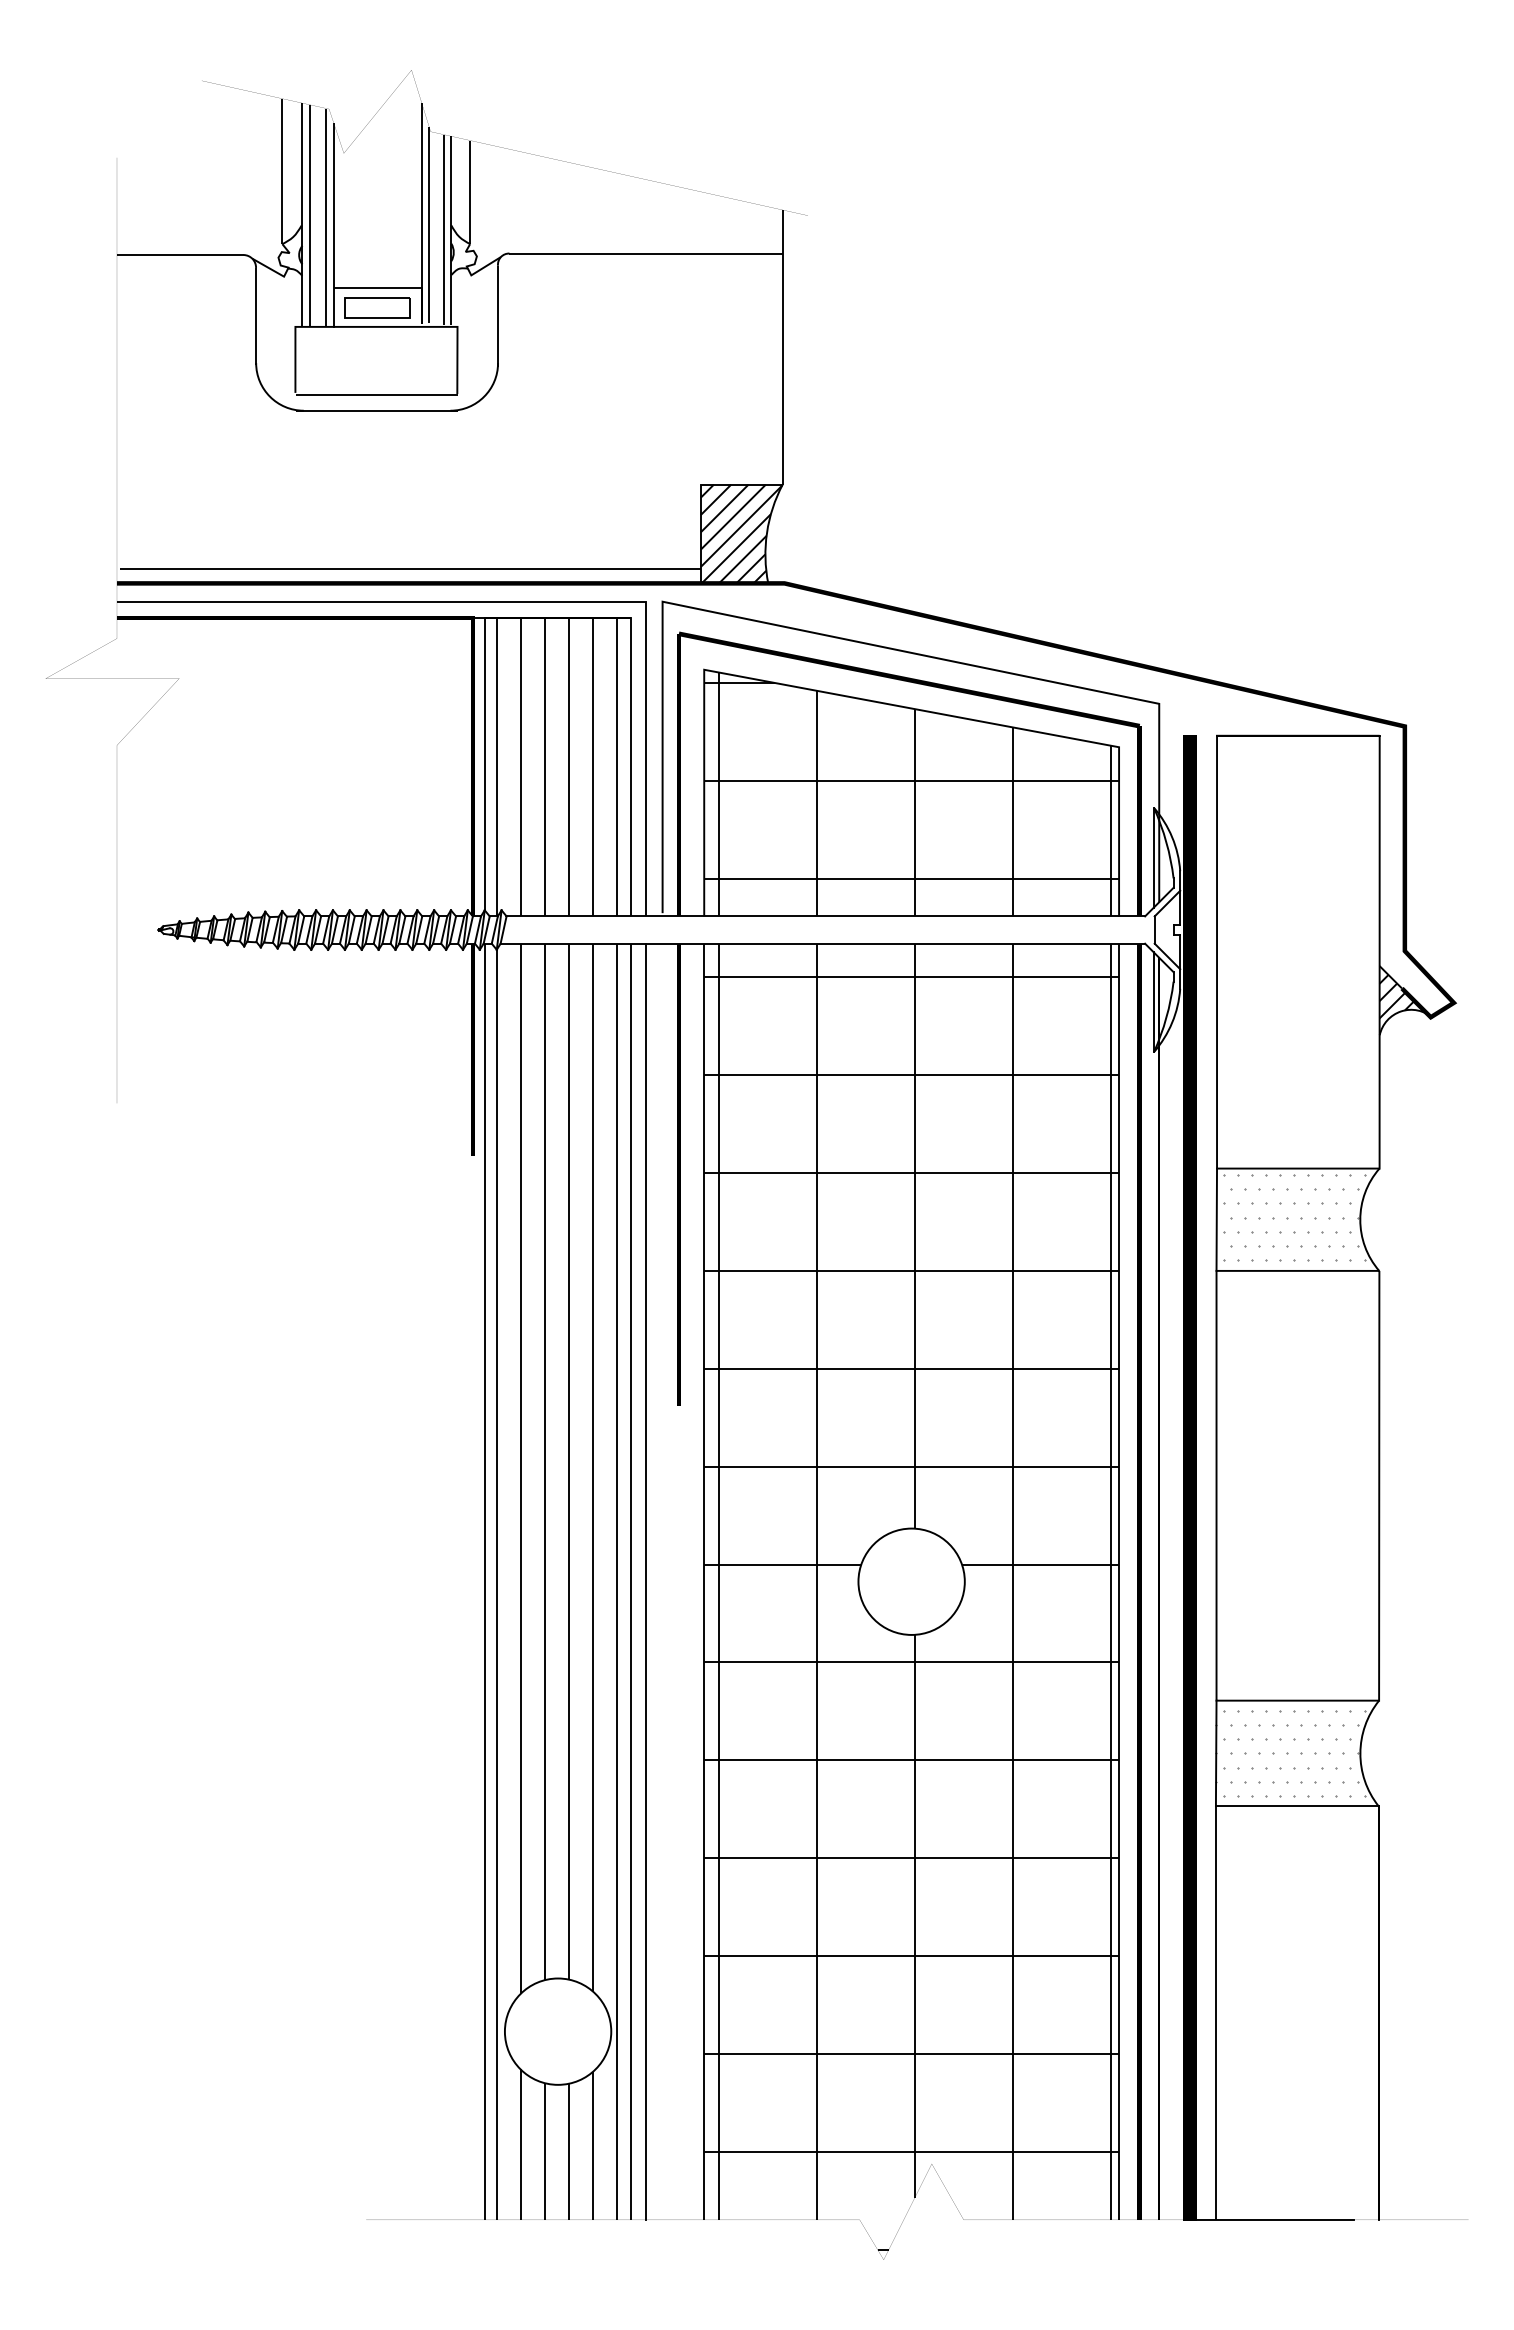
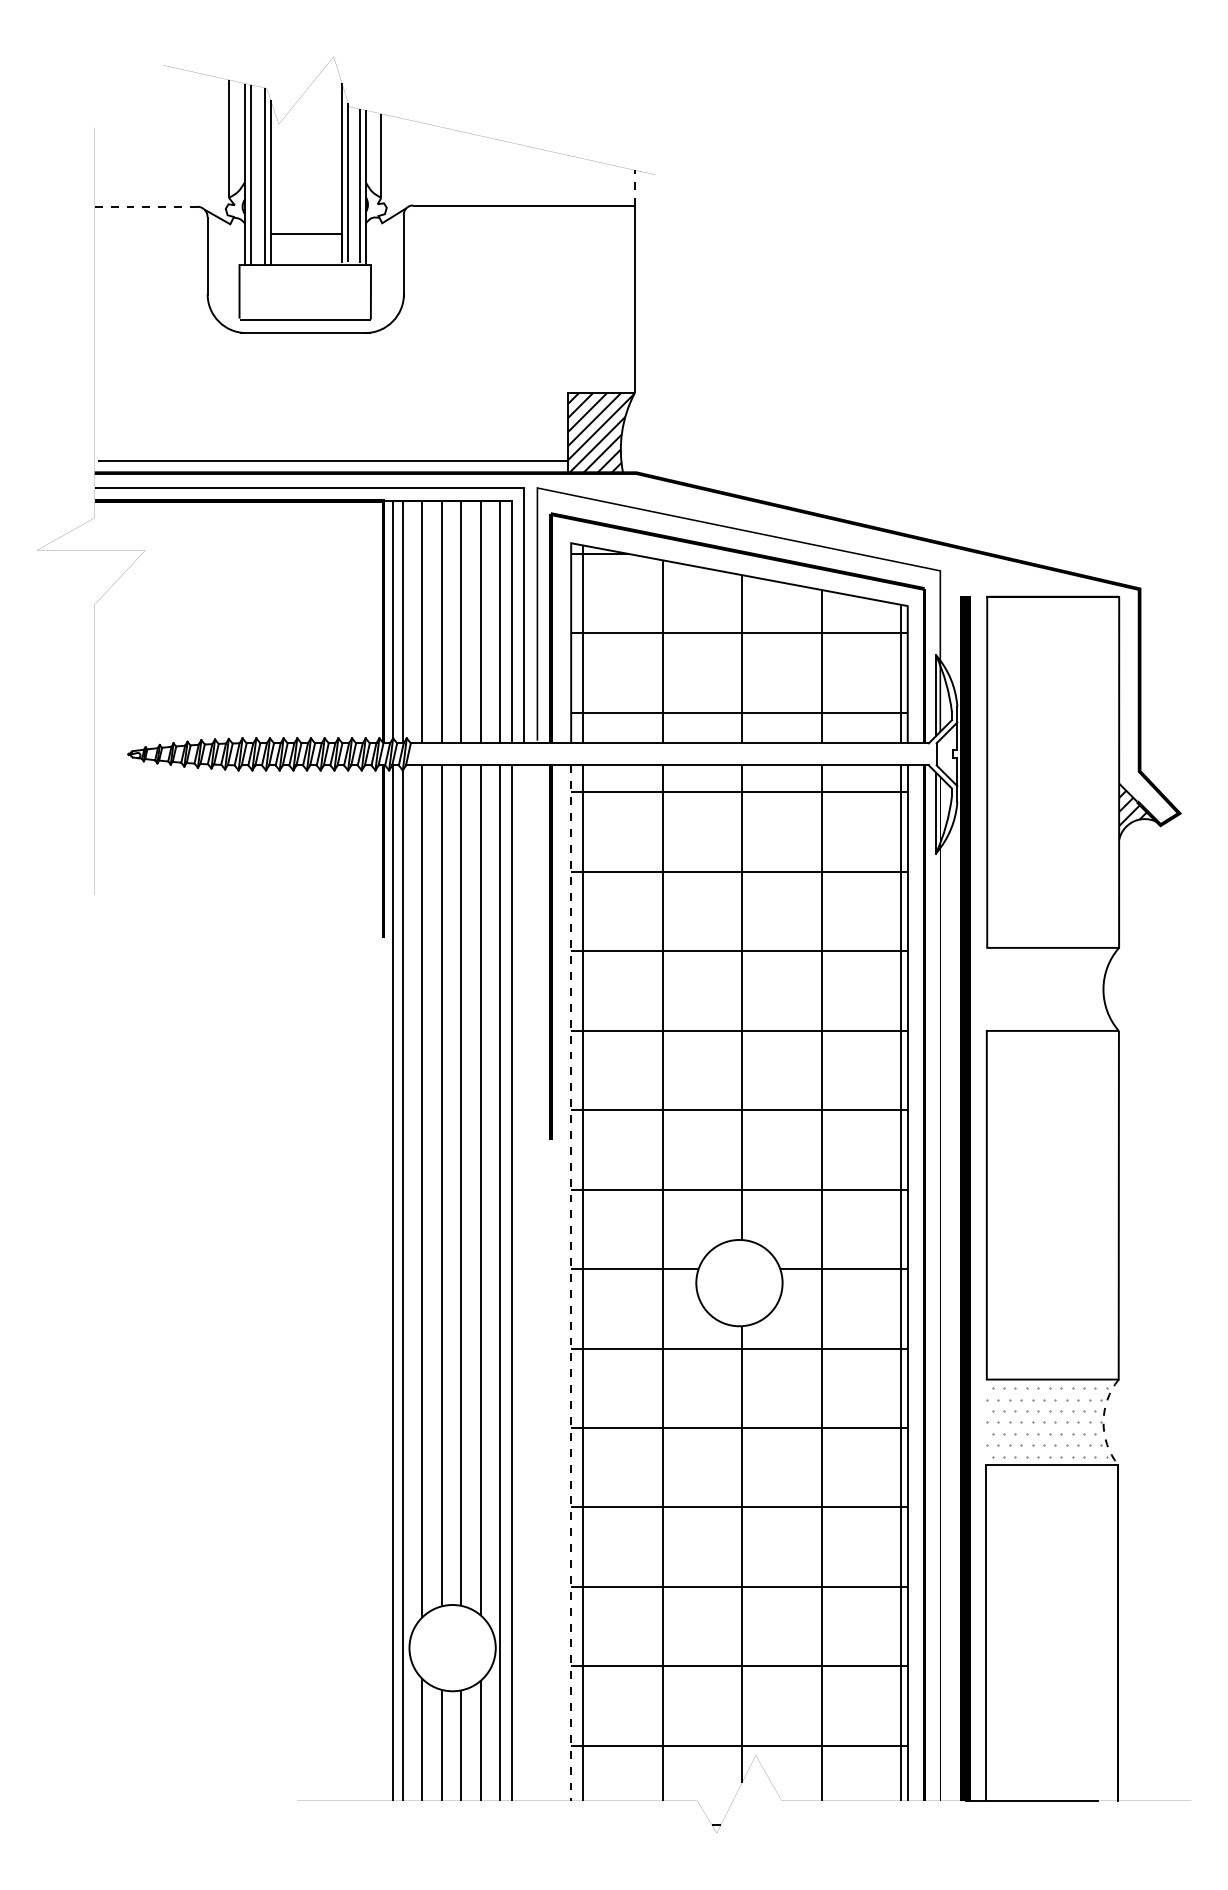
line: (782, 231) -> (634, 187), solid -> dashed
line: (180, 254) -> (146, 206), solid -> dashed
part: (377, 307) -> (306, 249), removed
hatch: (1293, 1217) -> (1049, 987), removed
line: (1216, 1219) -> (986, 989), removed
line: (646, 1581) -> (524, 1282), removed
line: (704, 1582) -> (571, 1283), solid -> dashed
line: (1215, 1753) -> (985, 1422), removed
arc: (1360, 1753) -> (1103, 1422), solid -> dashed

